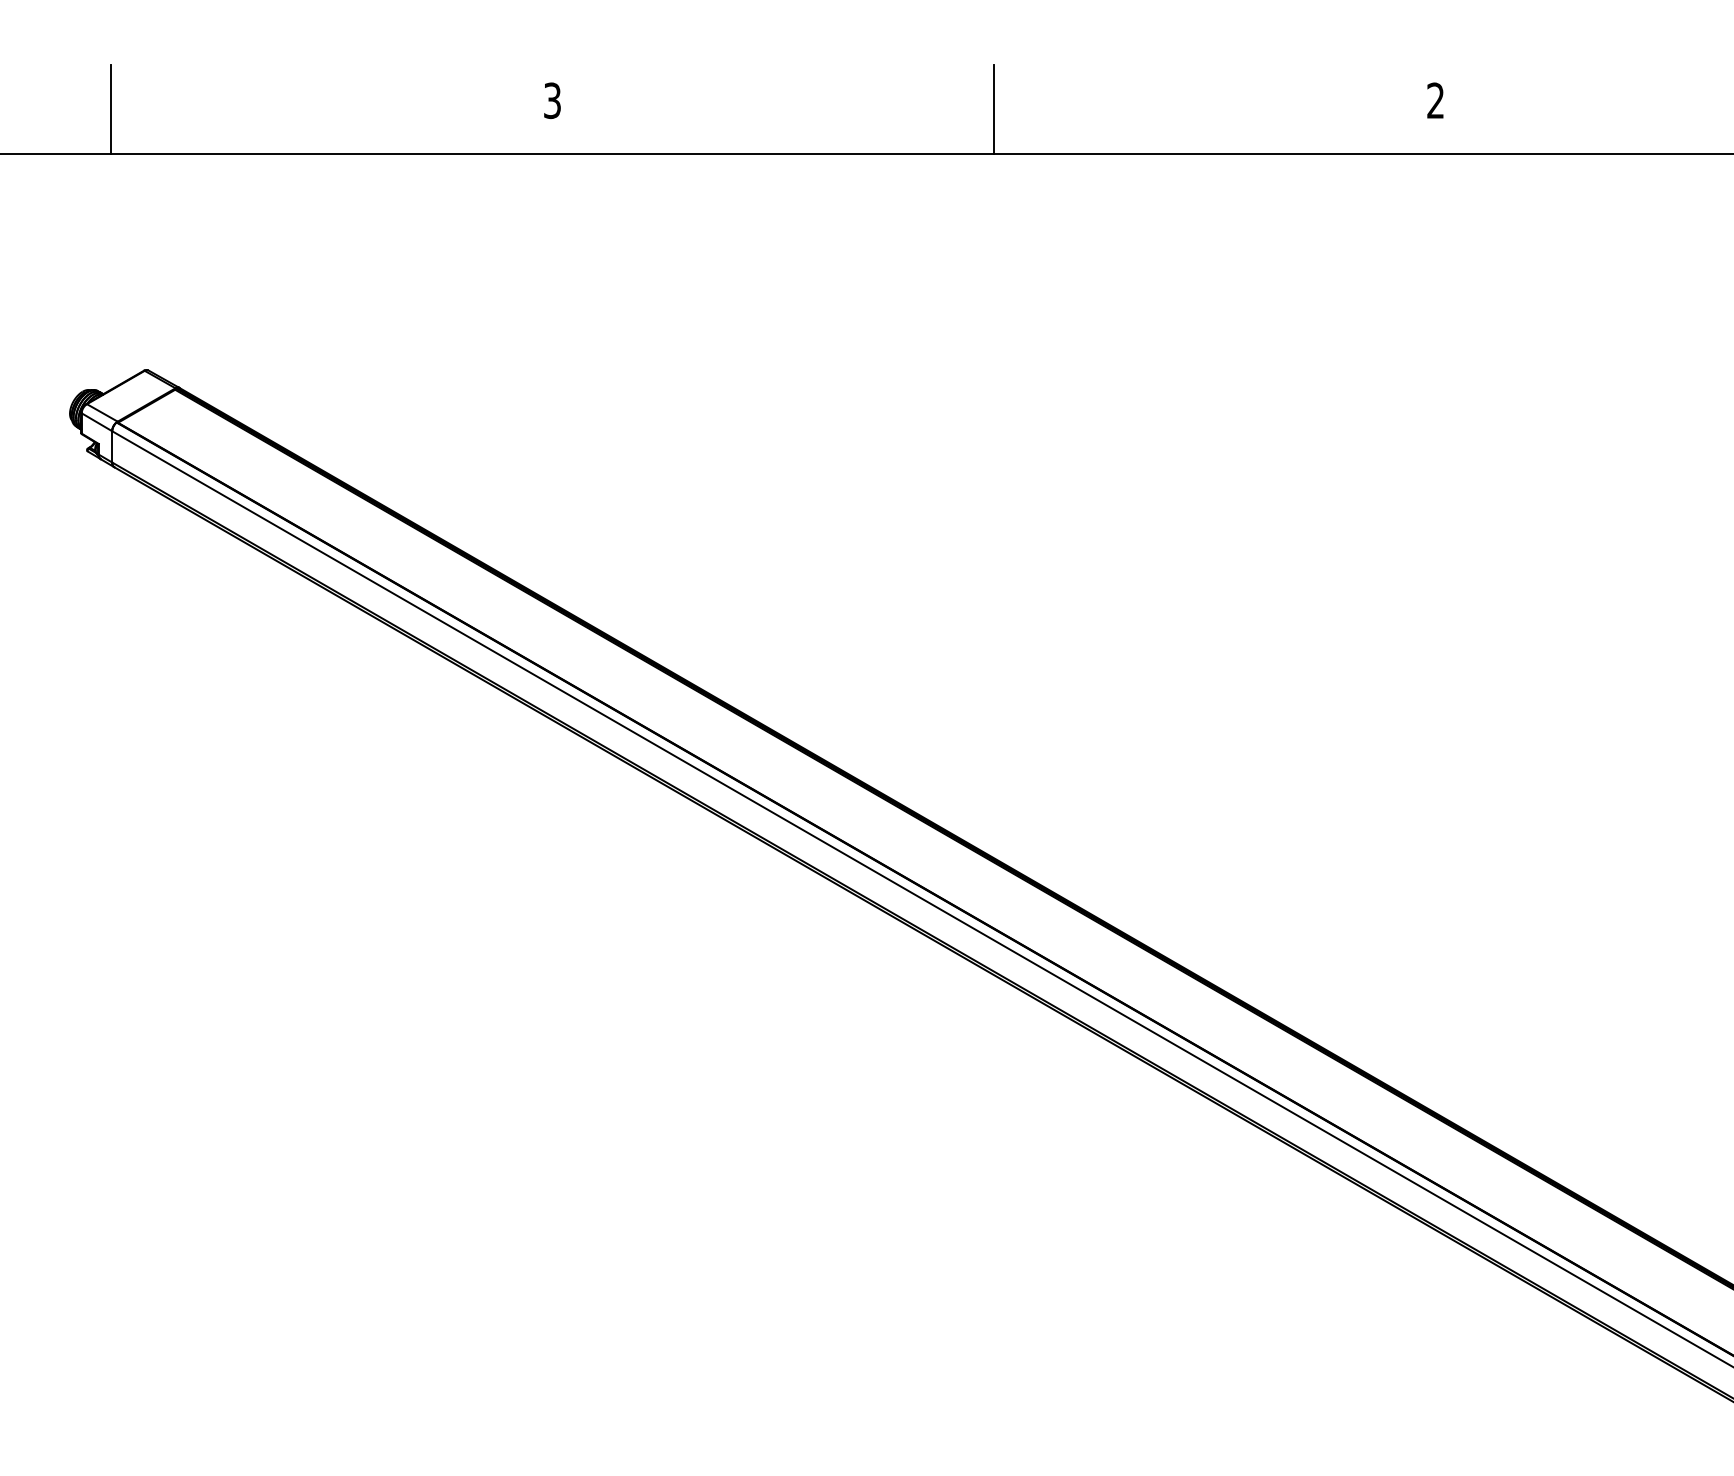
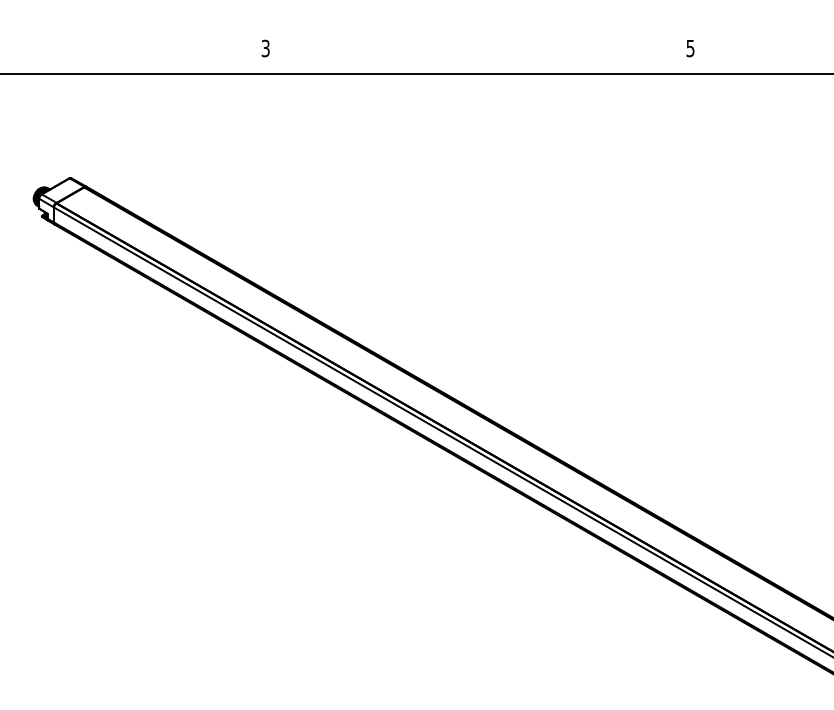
text: (1435, 100) -> (690, 48), 2 -> 5
line: (111, 109) -> (53, 52), removed
line: (994, 109) -> (478, 52), removed

